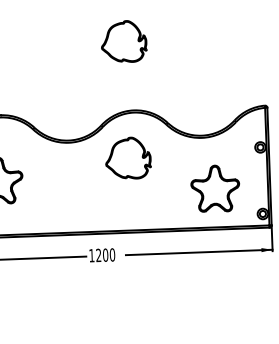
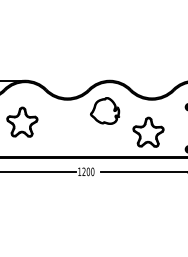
part: (124, 40) -> (105, 36), removed
part: (215, 187) -> (148, 131), moved

